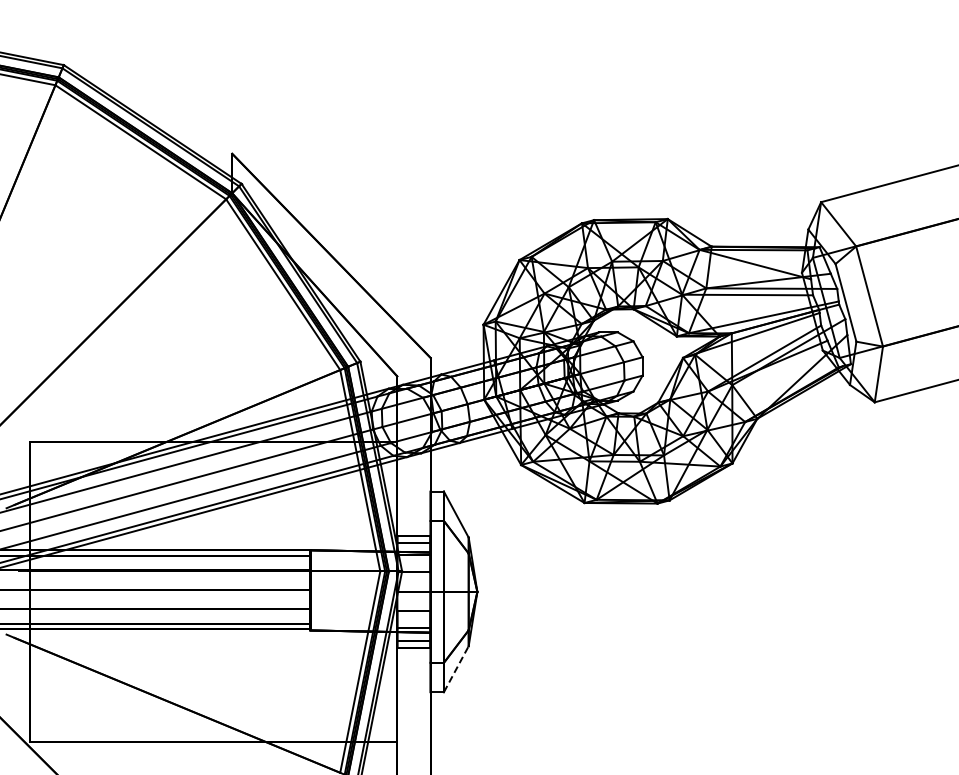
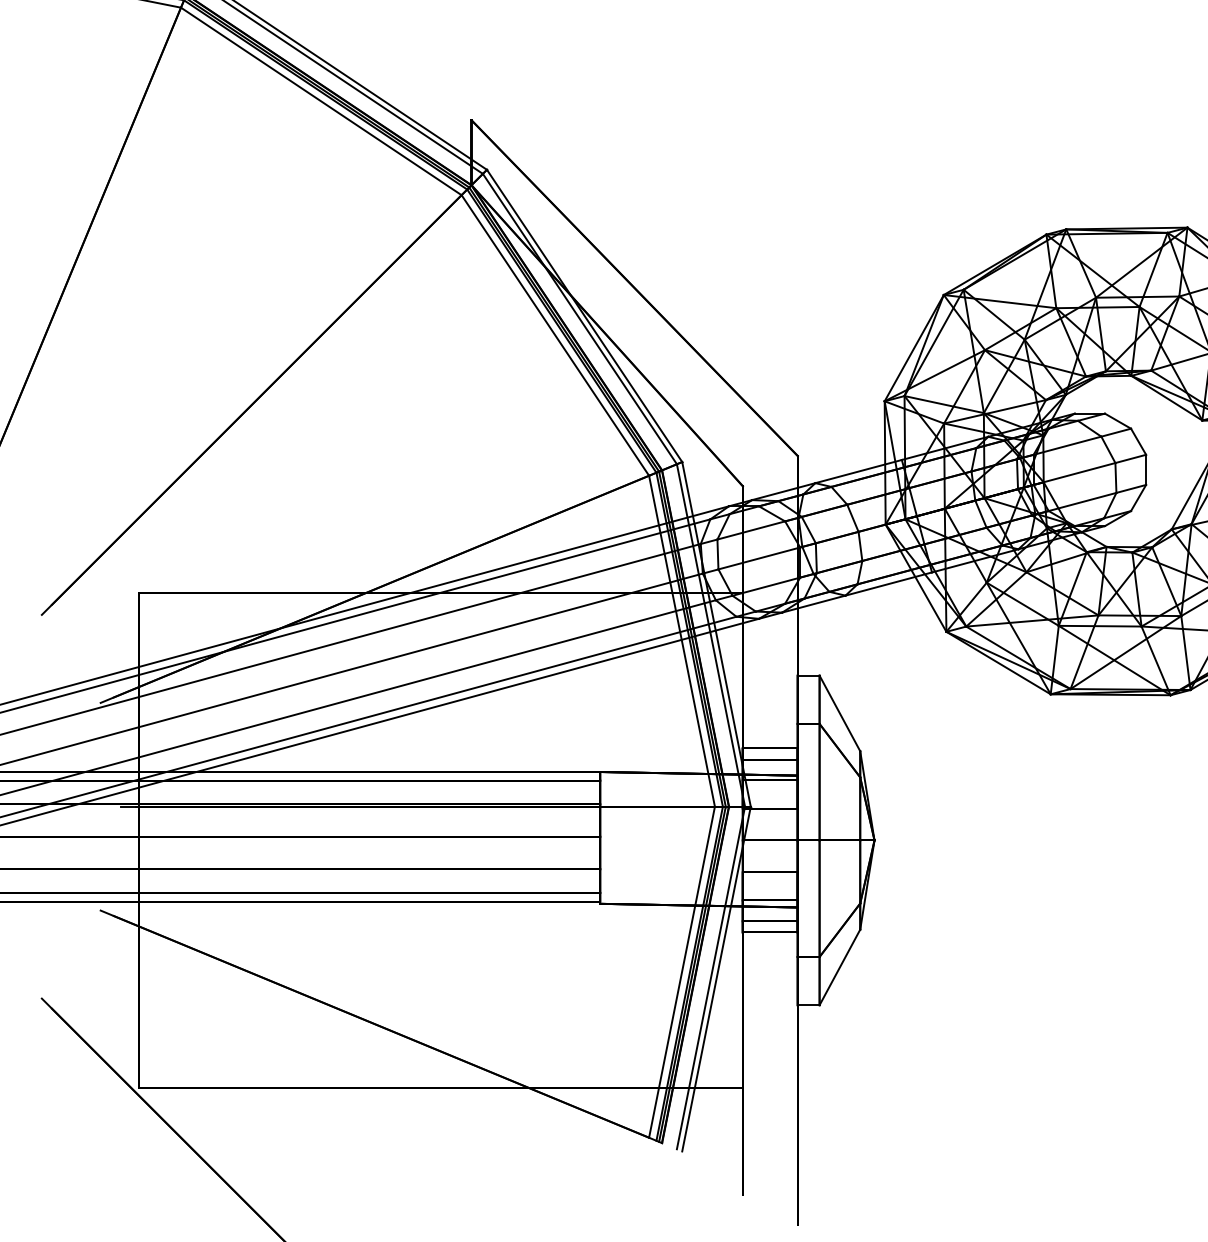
line: (456, 668) -> (840, 966), dashed -> solid

